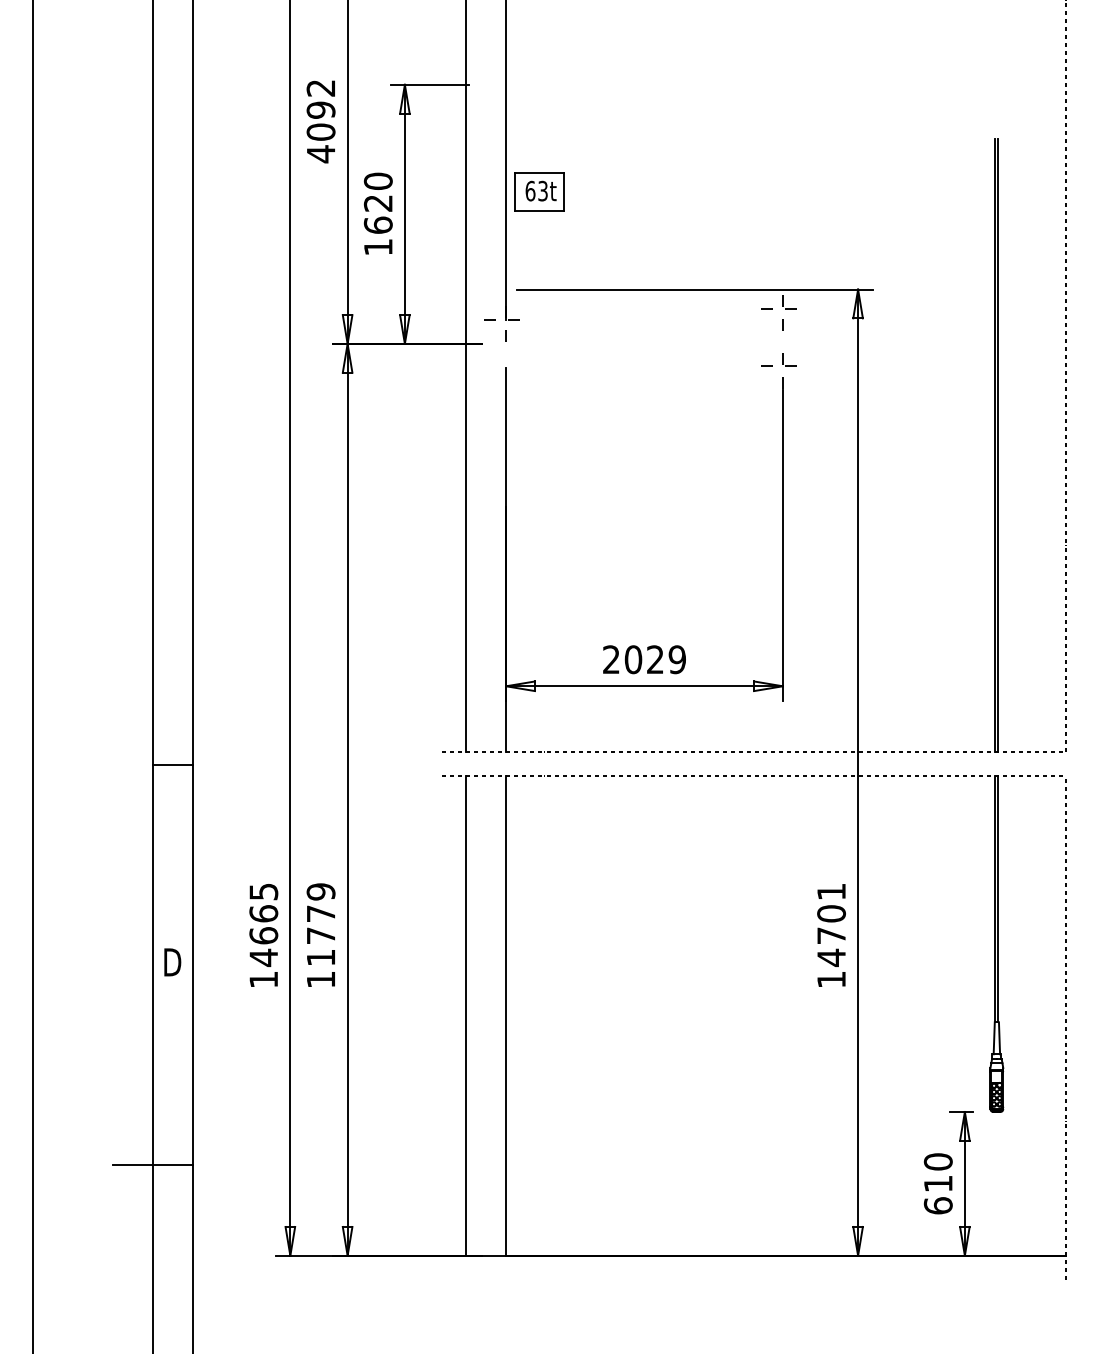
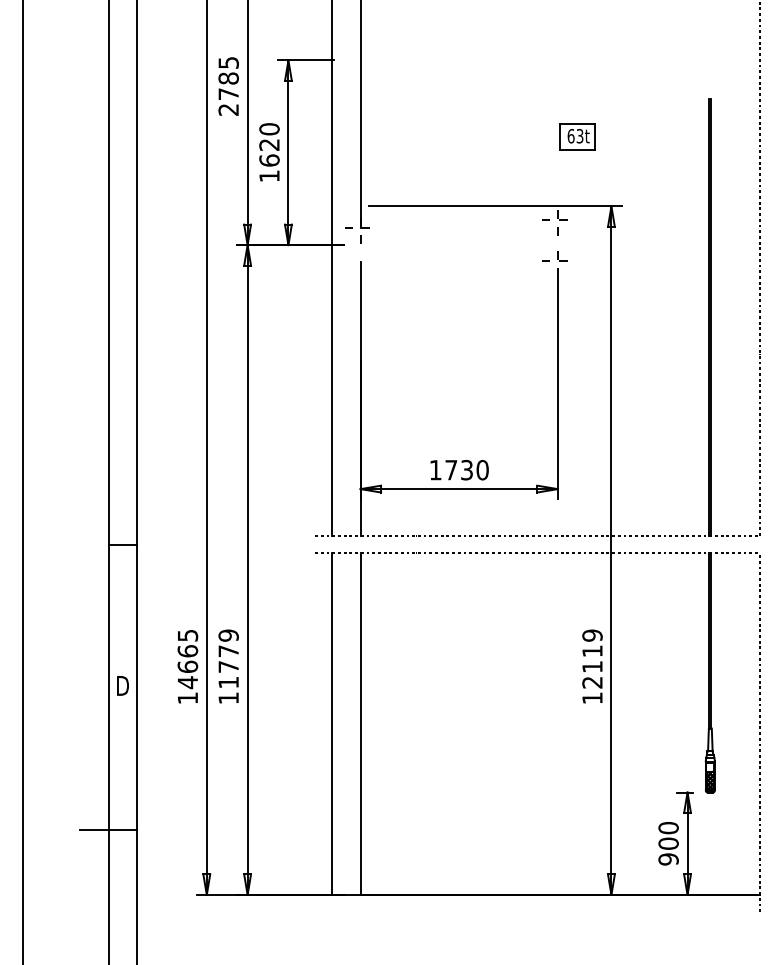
text: (320, 121) -> (228, 86), 4092 -> 2785
part: (539, 191) -> (577, 136), moved
text: (644, 659) -> (459, 470), 2029 -> 1730
text: (831, 925) -> (592, 659), 14701 -> 12119
text: (937, 1194) -> (668, 851), 610 -> 900

